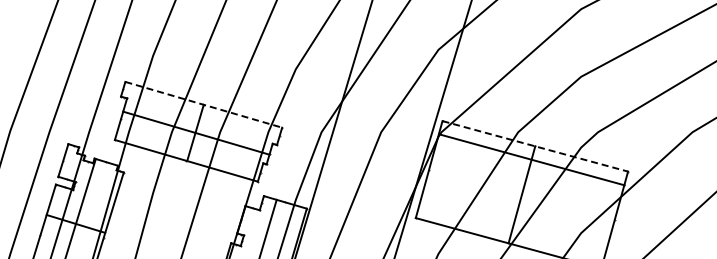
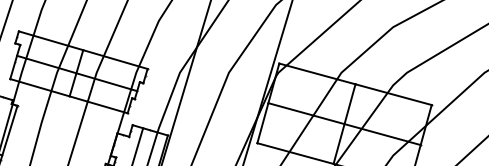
line: (203, 104) -> (83, 49), dashed -> solid
line: (535, 146) -> (355, 84), dashed -> solid
line: (531, 159) -> (344, 123), moved

